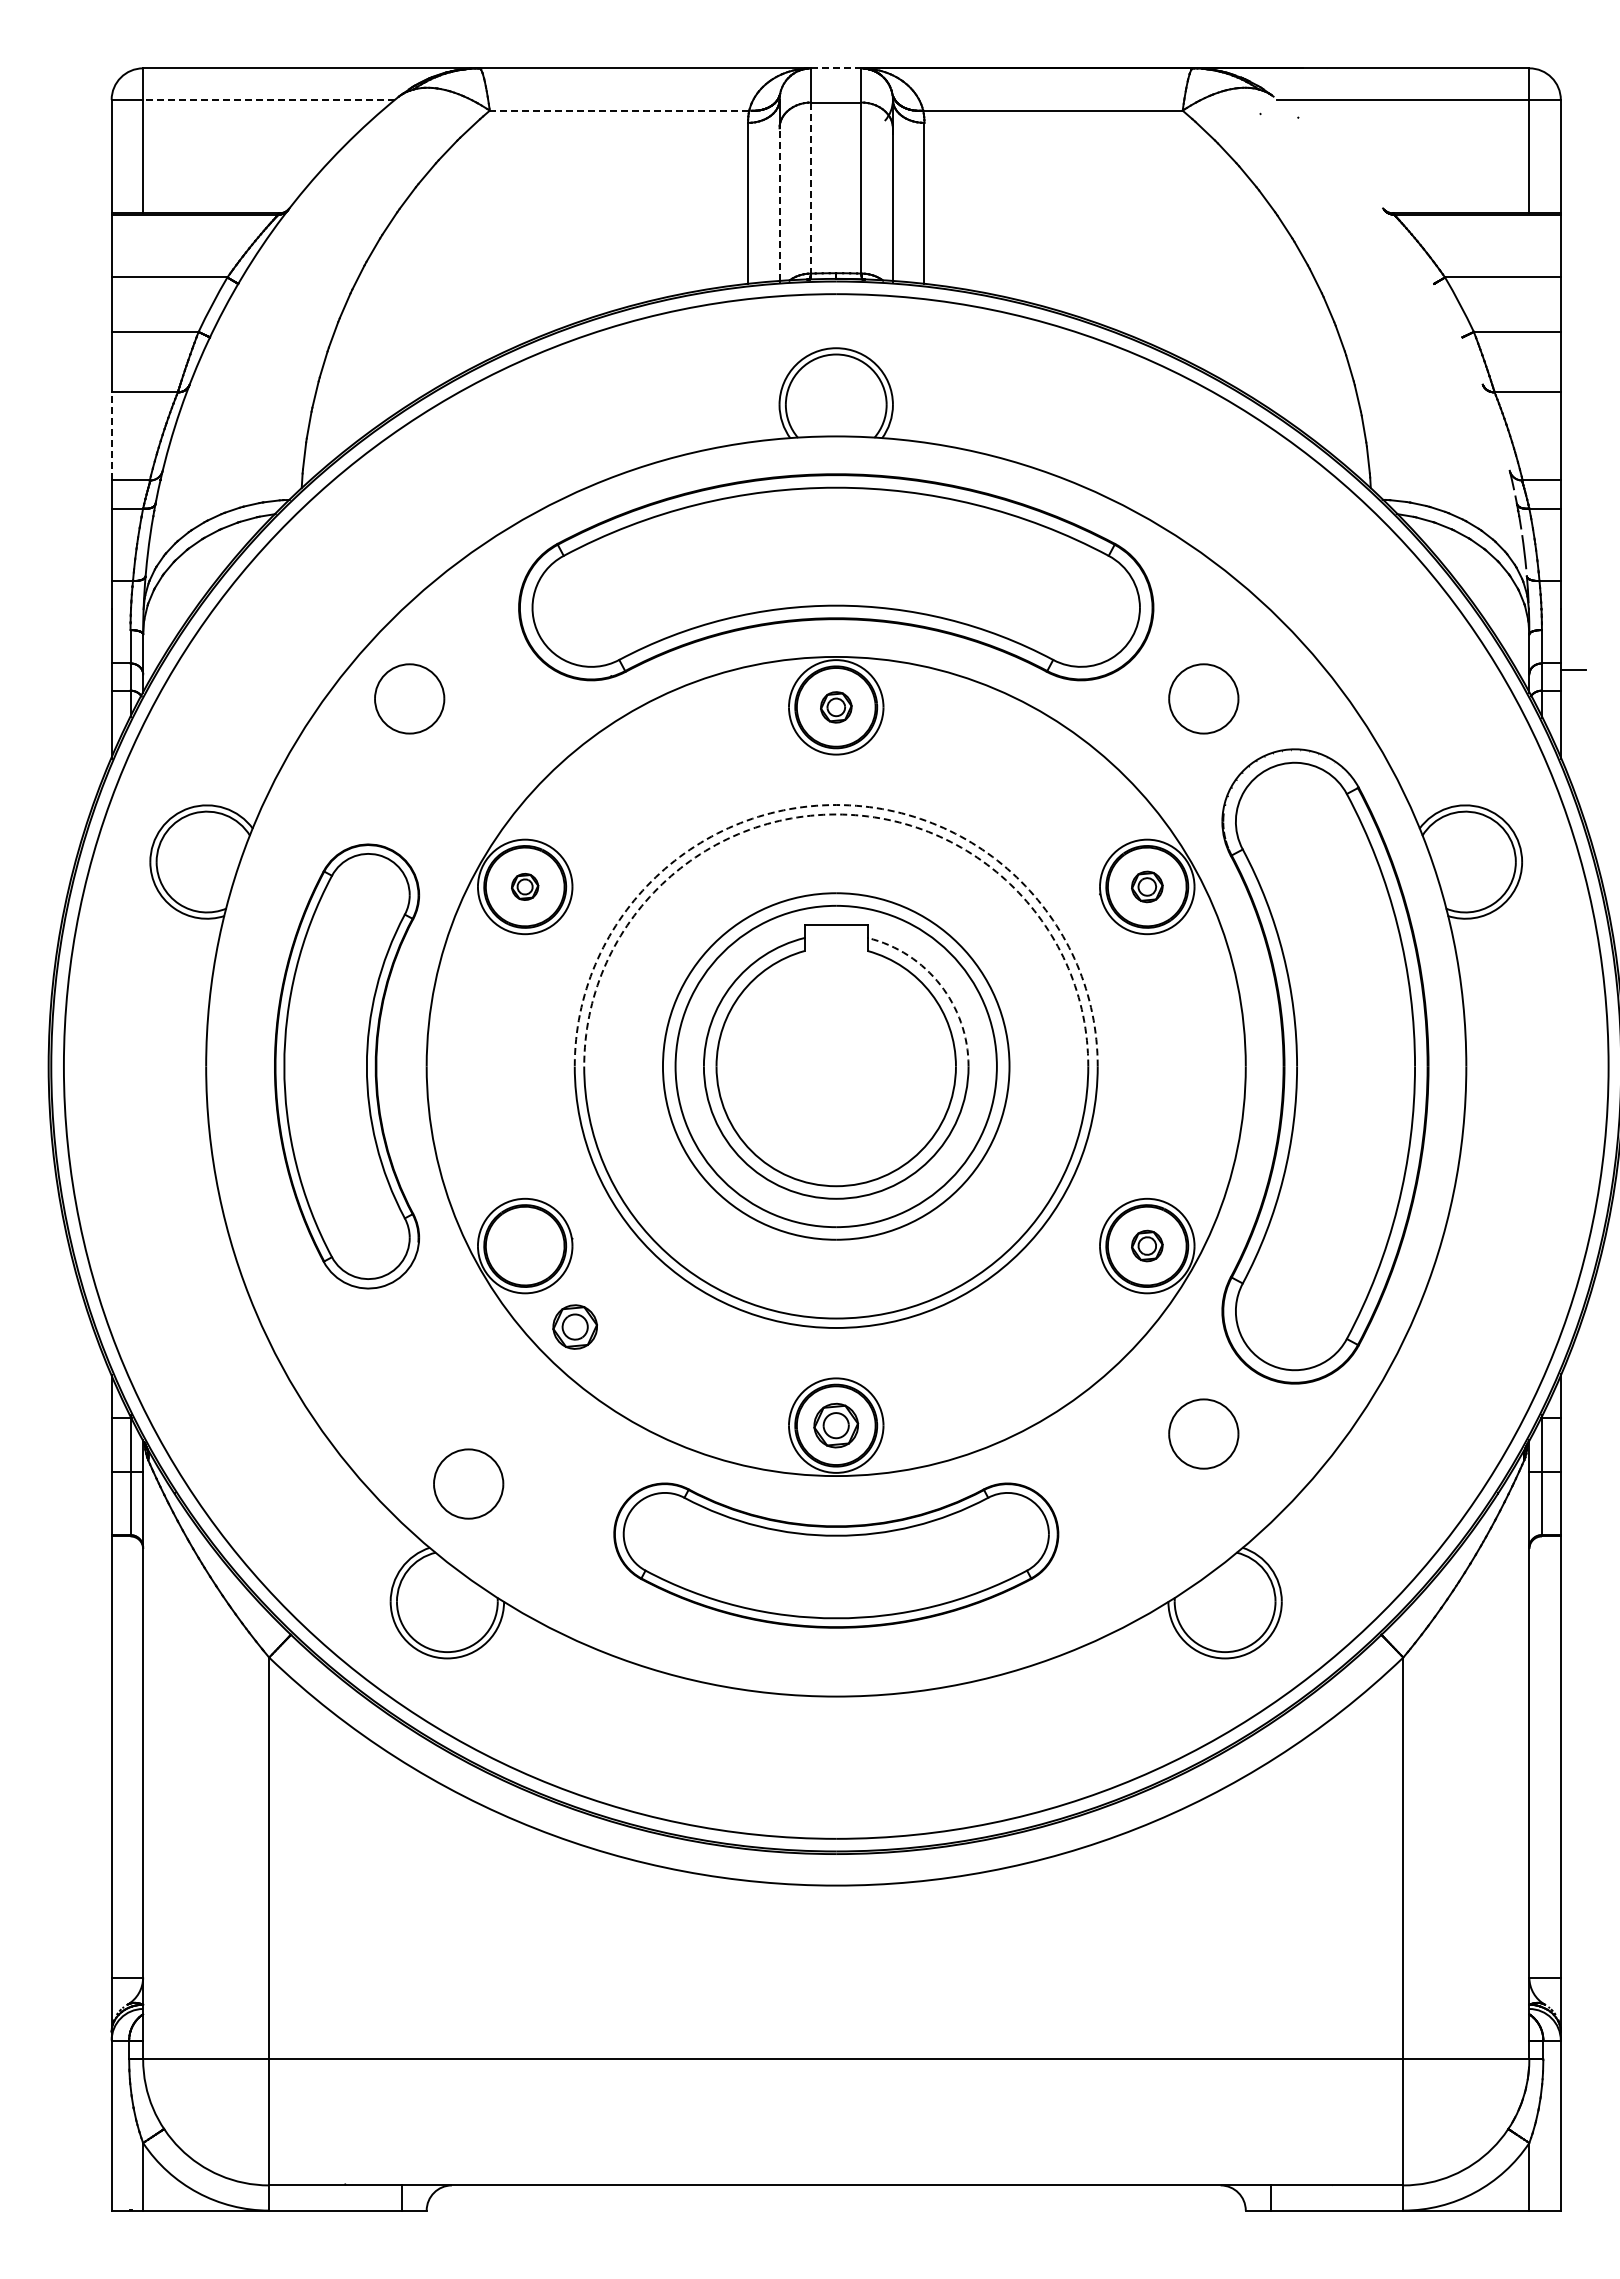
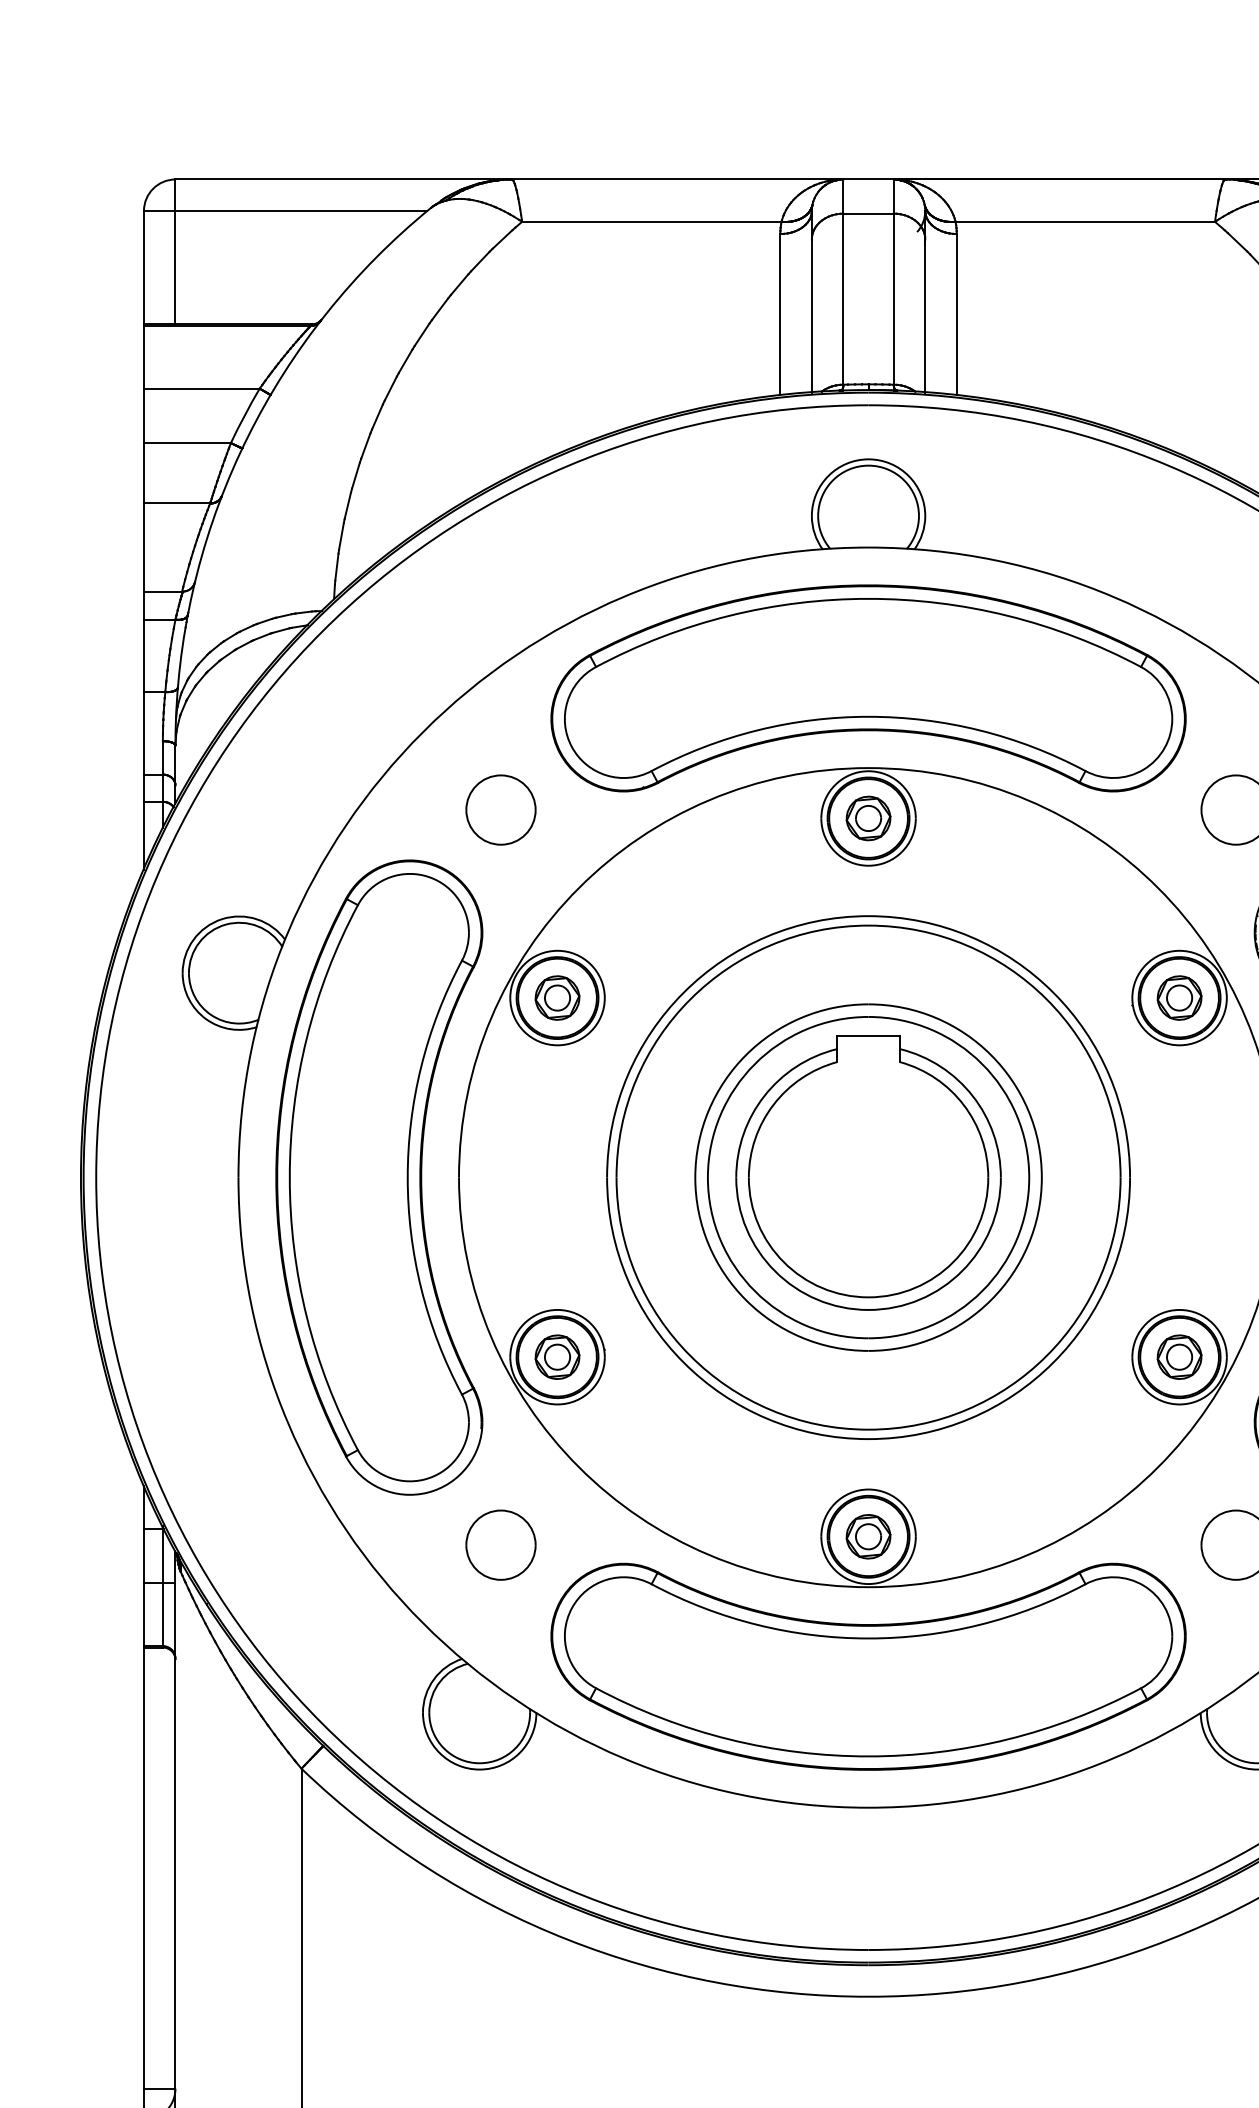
line: (836, 68) -> (868, 179), dashed -> solid
line: (269, 99) -> (301, 210), dashed -> solid
line: (619, 110) -> (651, 221), dashed -> solid
line: (811, 188) -> (843, 299), dashed -> solid
line: (779, 204) -> (811, 315), dashed -> solid
line: (111, 435) -> (143, 546), dashed -> solid
part: (409, 698) -> (500, 809), moved
part: (836, 707) -> (868, 818), size x1.43
arc: (836, 805) -> (868, 916), dashed -> solid
arc: (836, 814) -> (868, 925), dashed -> solid
part: (524, 886) -> (556, 997), size x1.67
part: (1147, 886) -> (1179, 997), size x1.43
arc: (940, 984) -> (972, 1095), dashed -> solid
part: (346, 1066) -> (378, 1177), size x1.43
part: (1147, 1245) -> (1179, 1356), size x1.43
part: (574, 1326) -> (556, 1356), moved
part: (468, 1483) -> (500, 1544), moved
part: (836, 1555) -> (868, 1666), size x1.43

